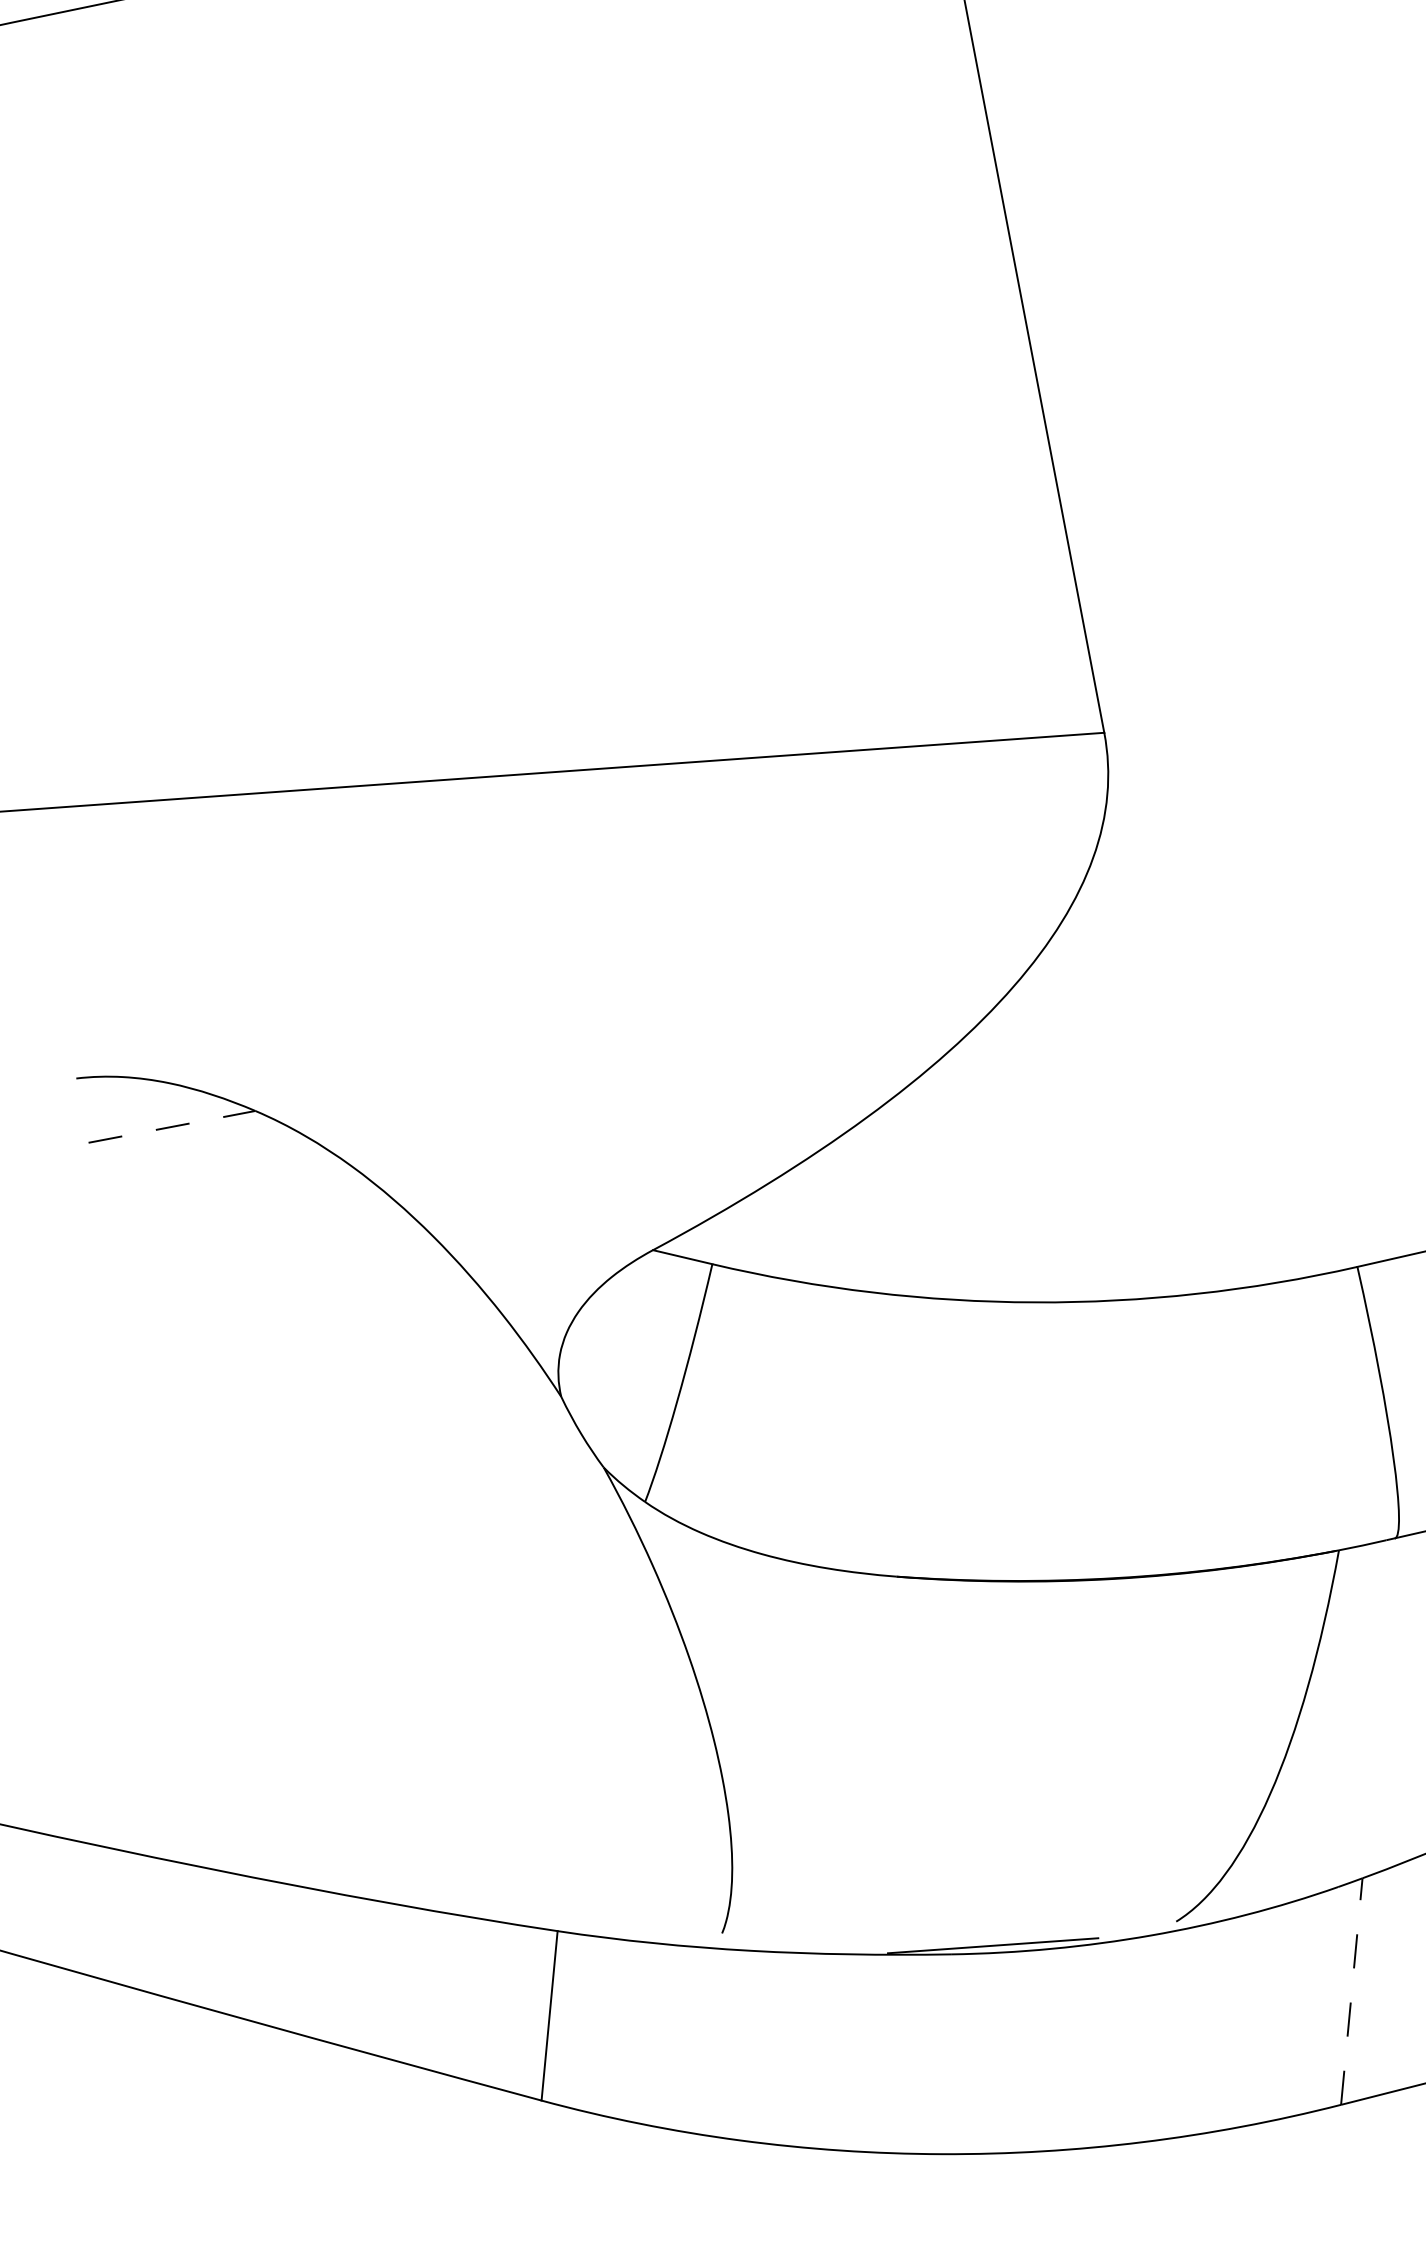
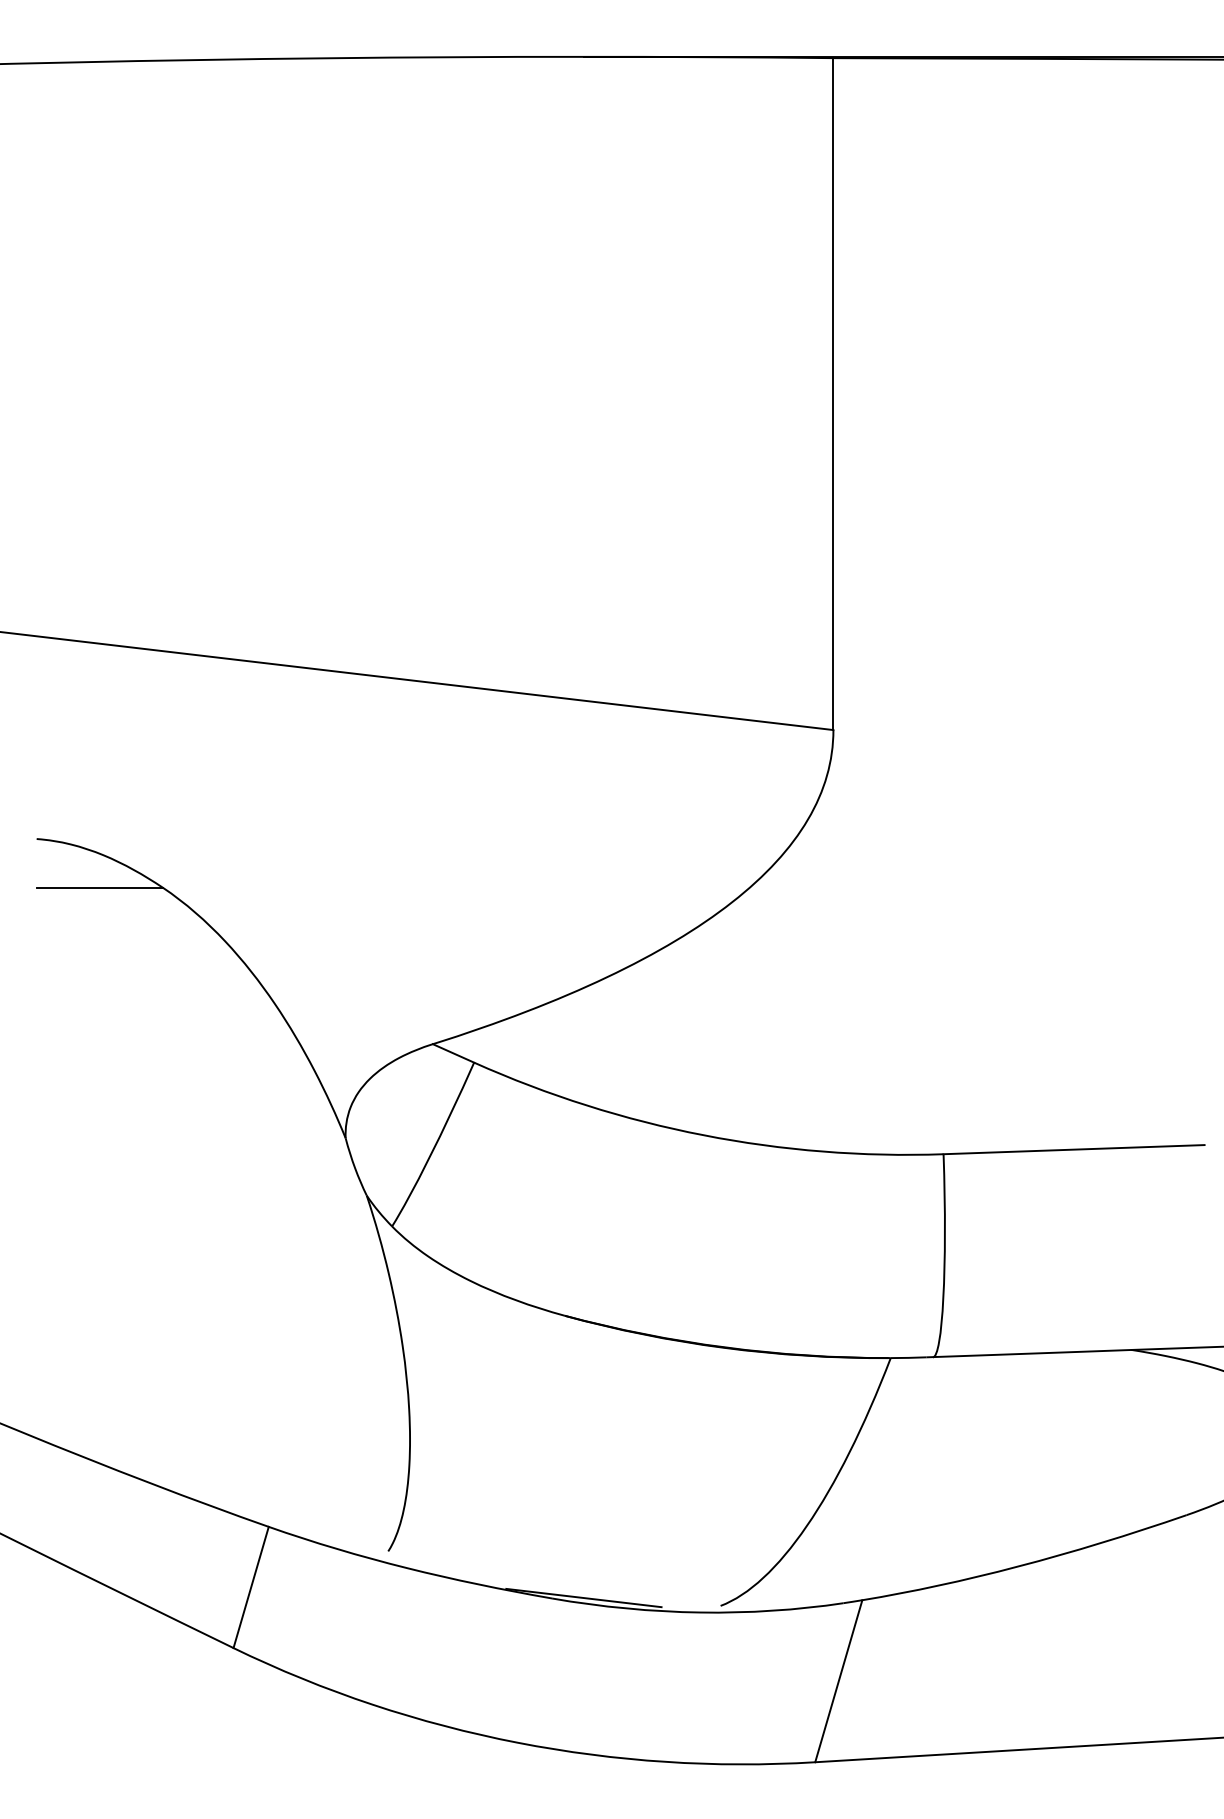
line: (171, 1126) -> (99, 887), dashed -> solid
line: (1351, 1990) -> (838, 1680), dashed -> solid

